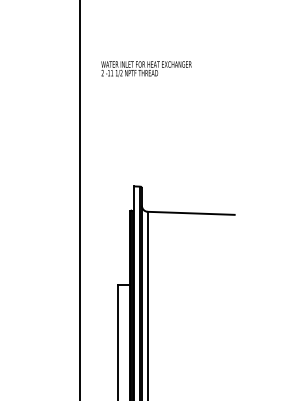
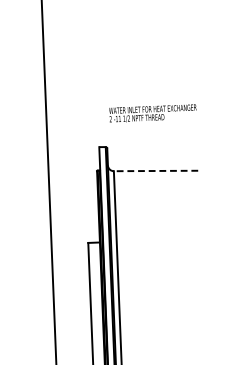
text: (146, 68) -> (152, 113), moved
line: (190, 213) -> (155, 171), solid -> dashed

